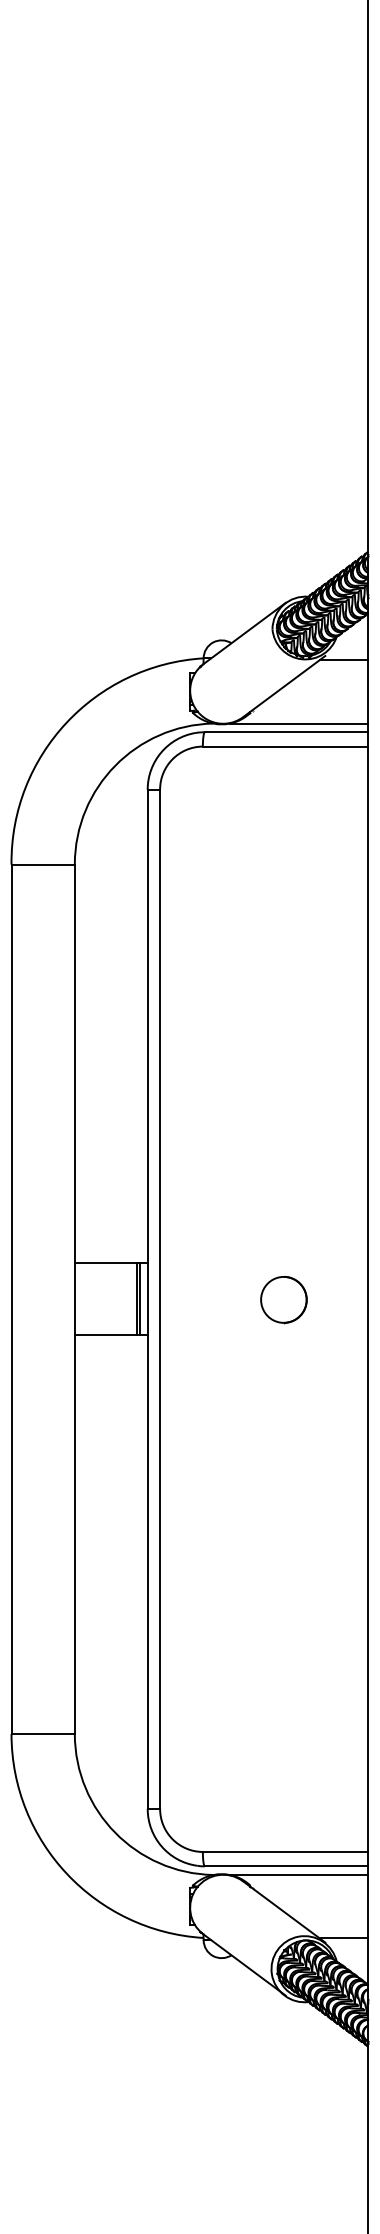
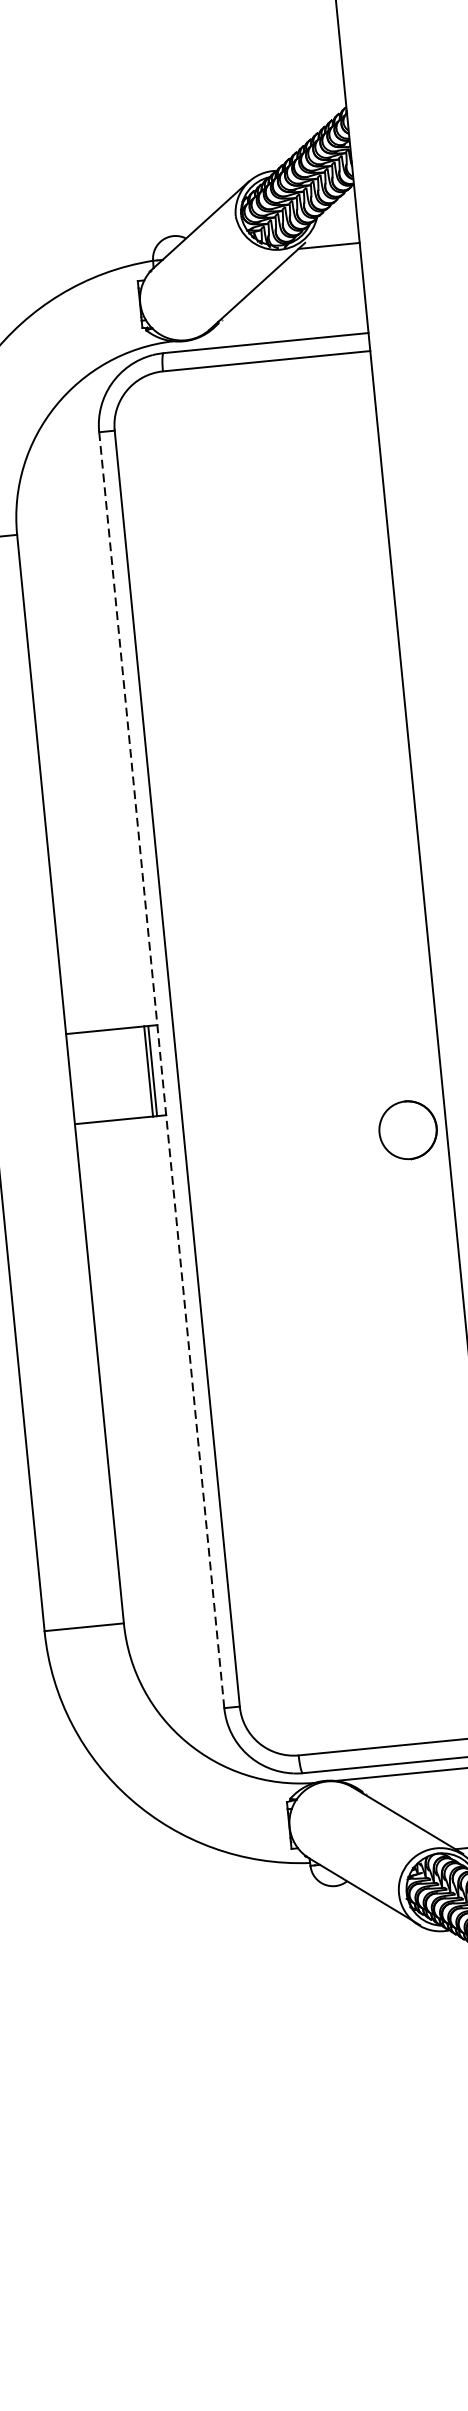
line: (299, 723) -> (281, 330), removed
line: (147, 1299) -> (161, 1070), solid -> dashed
part: (283, 1300) -> (407, 1131), moved

